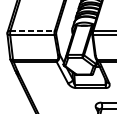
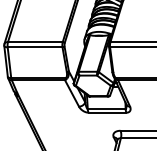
line: (32, 31) -> (35, 42), dashed -> solid

